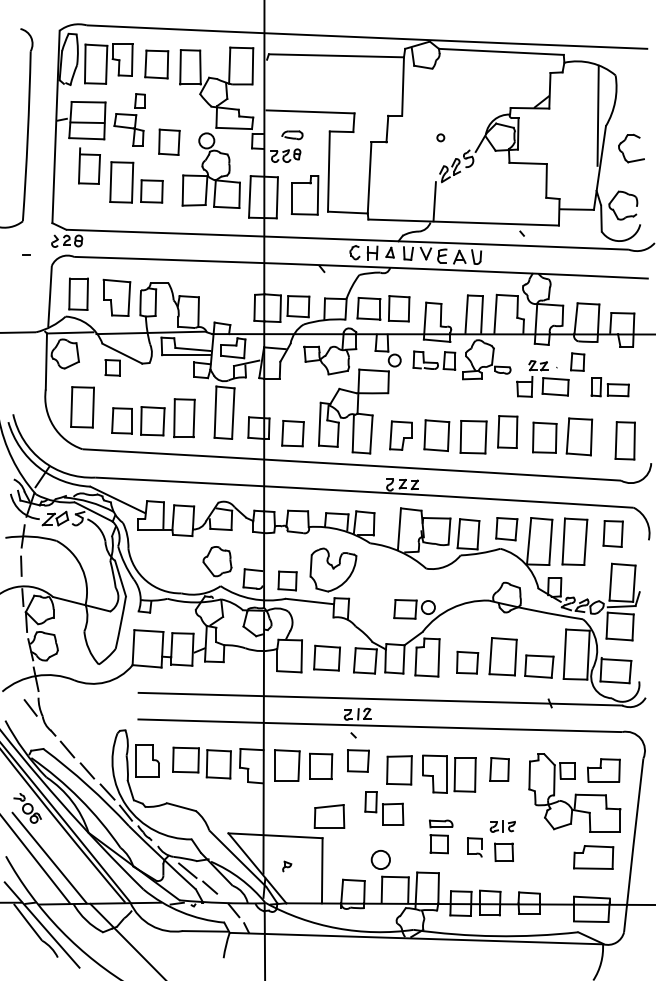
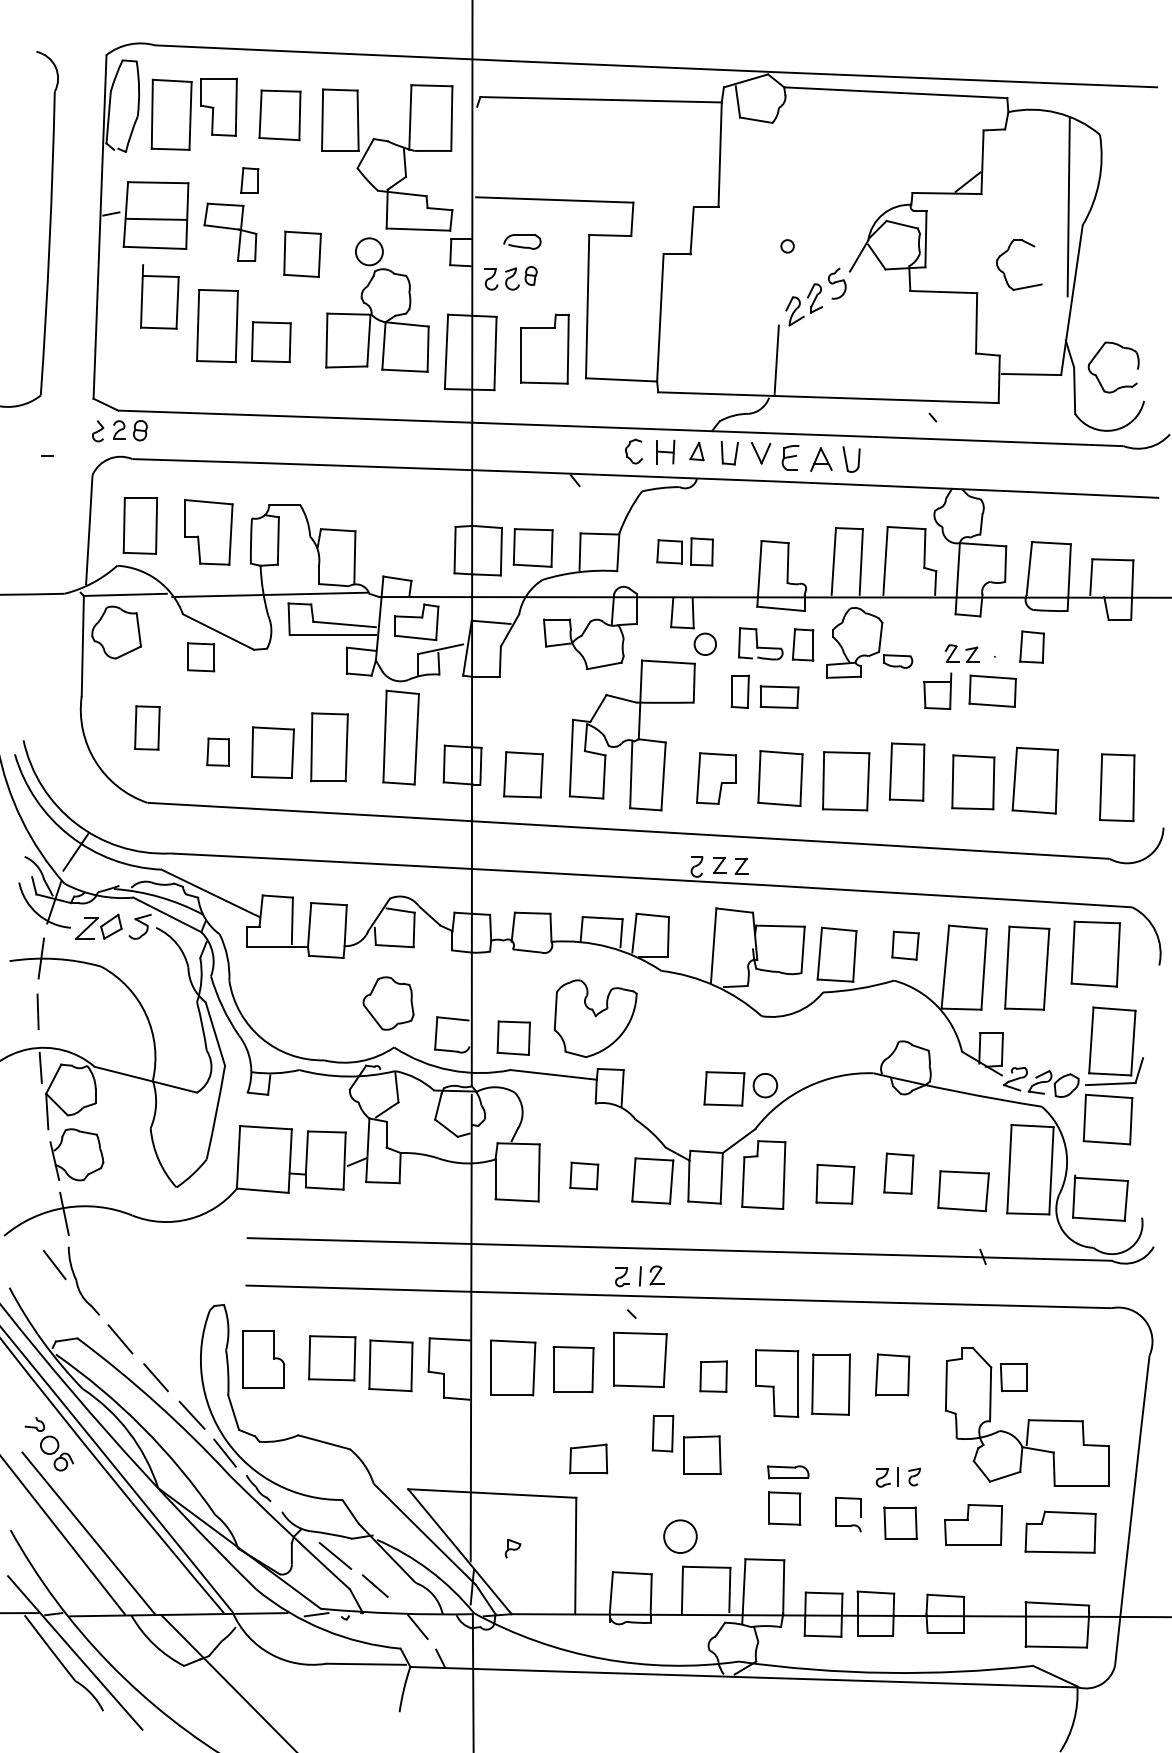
part: (623, 152) -> (1005, 272), moved
part: (383, 308) -> (685, 551), size x0.6
part: (609, 387) -> (763, 692), moved
part: (82, 407) -> (147, 728), size x0.6
part: (121, 420) -> (217, 751), size x0.6
part: (506, 529) -> (904, 946), size x0.7
part: (612, 533) -> (1094, 953), size x1.4
part: (502, 656) -> (897, 1173), size x0.6
part: (326, 657) -> (583, 1174), size x0.6
part: (358, 760) -> (640, 1358), size x1.4
part: (399, 770) -> (713, 1376), size x0.6
part: (603, 770) -> (972, 1525), moved
part: (329, 816) -> (588, 1459), size x0.7

